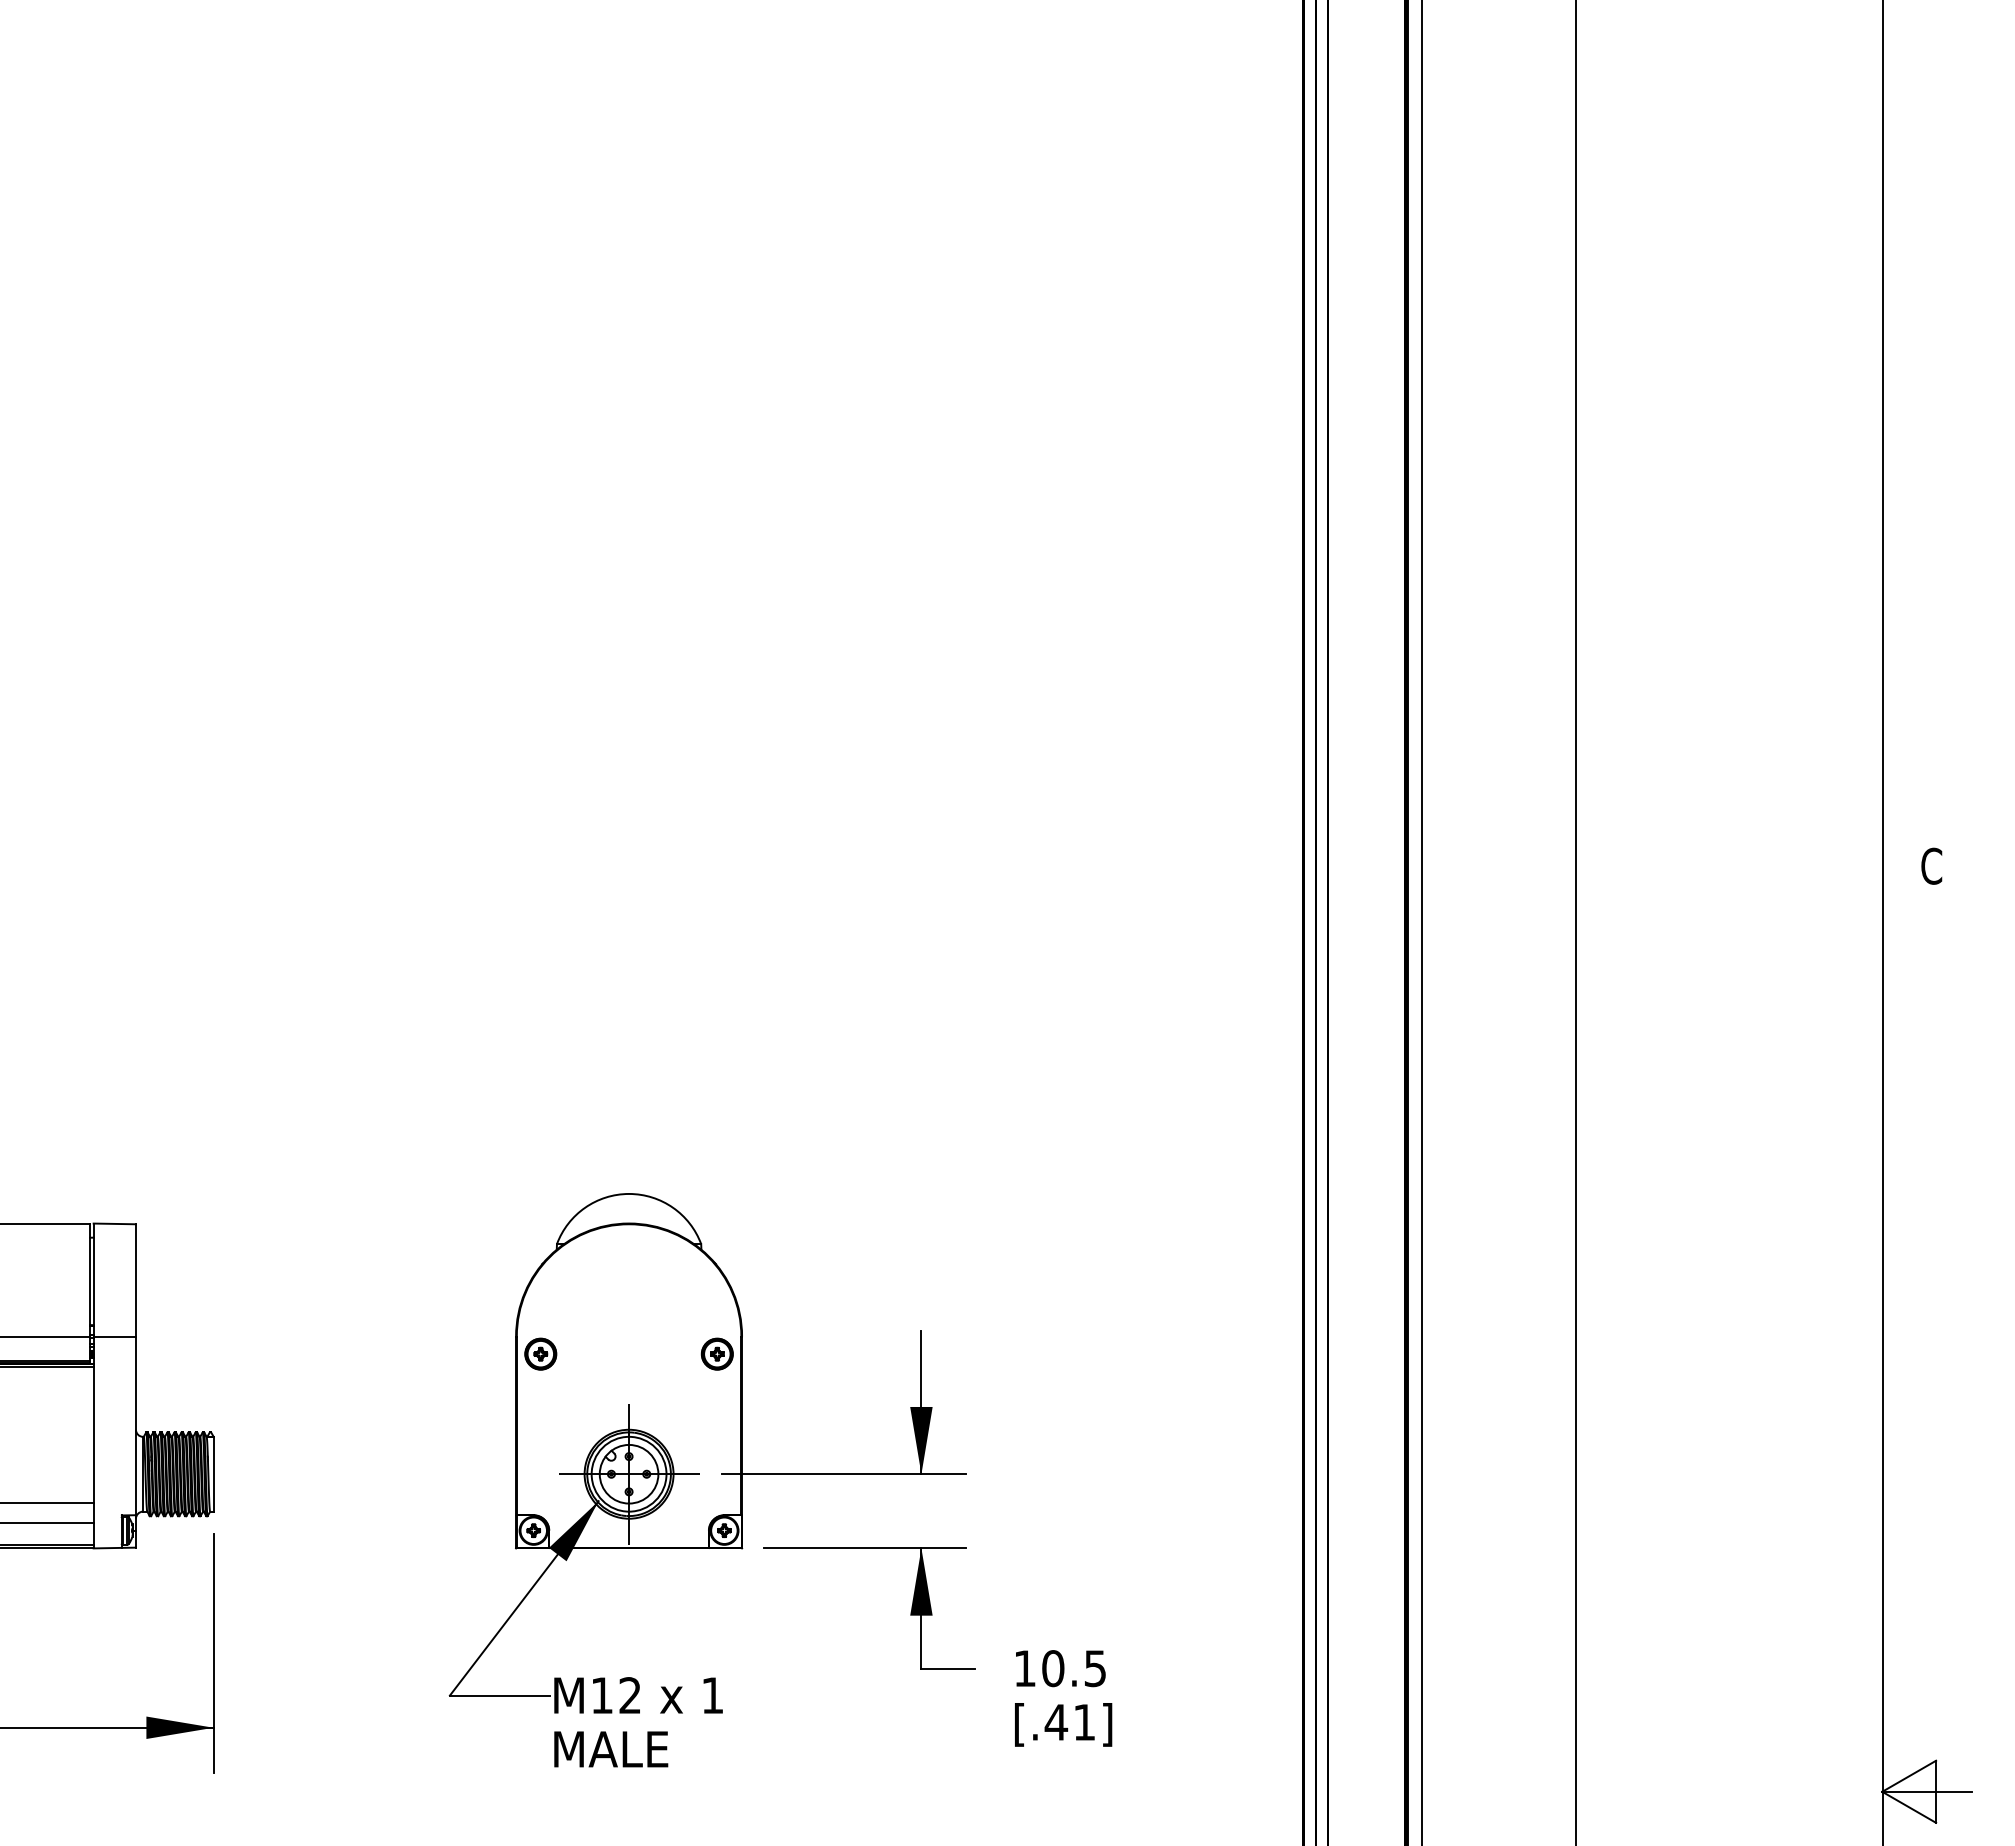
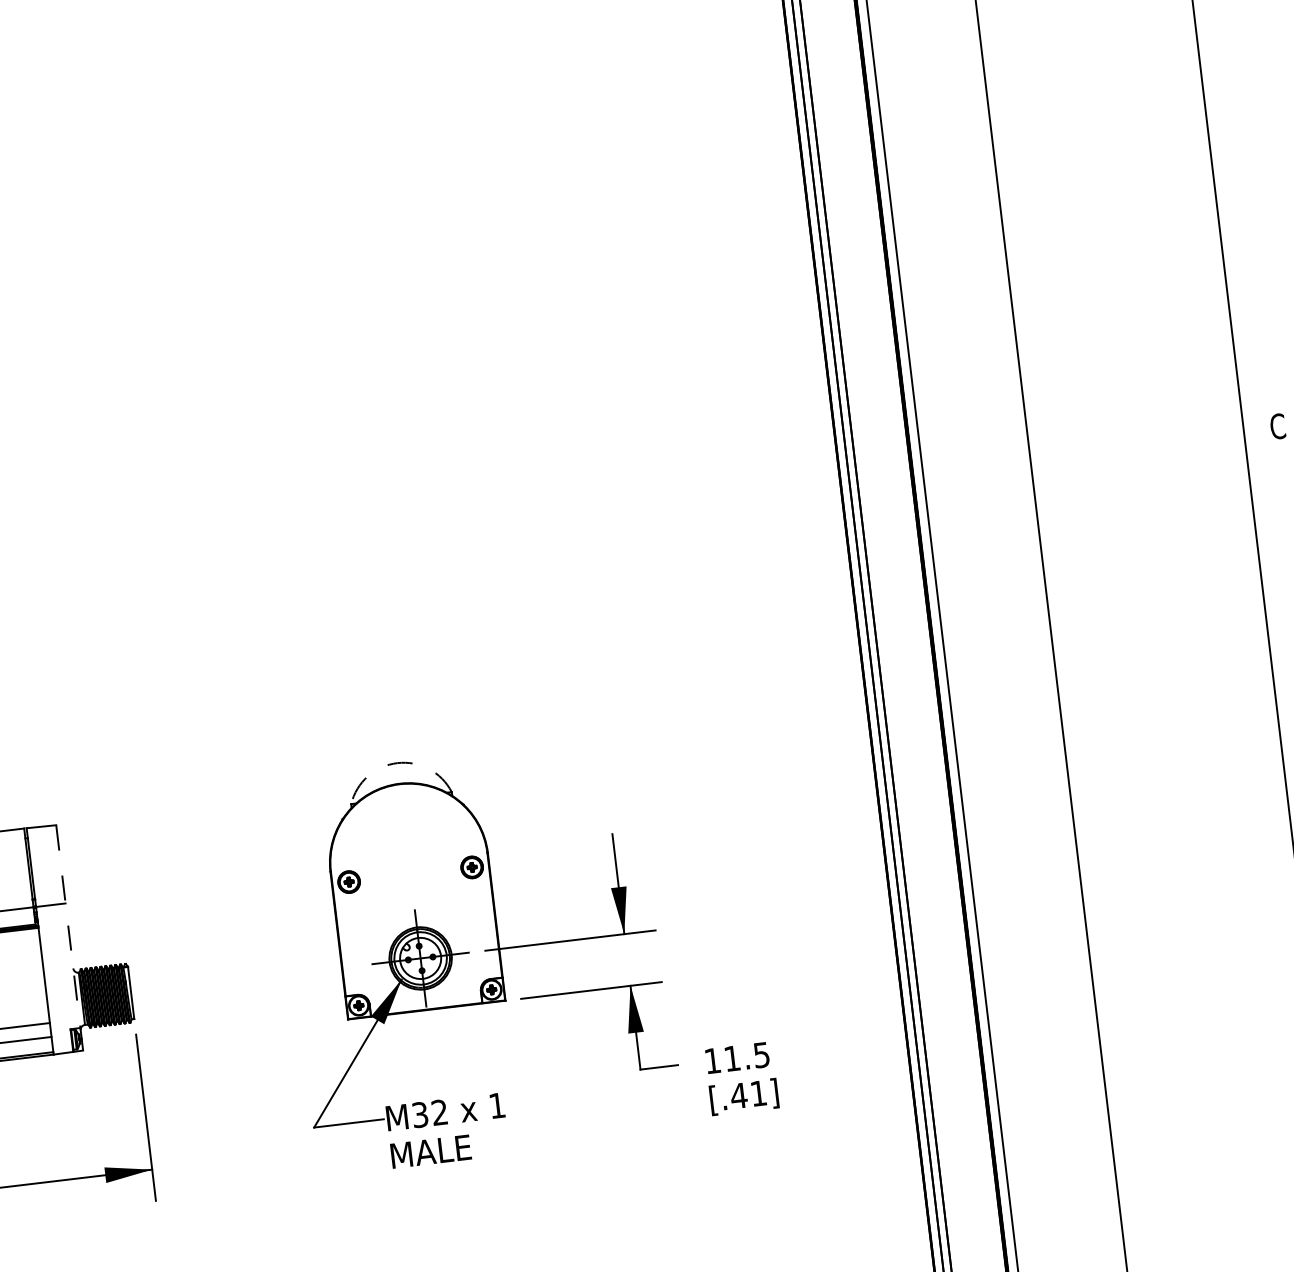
arc: (629, 1193) -> (397, 762), solid -> dashed
line: (136, 1385) -> (69, 937), solid -> dashed
text: (1053, 1668) -> (732, 1058), 10.5 -> 11.5
text: (601, 1695) -> (419, 1114), M12 -> M32

